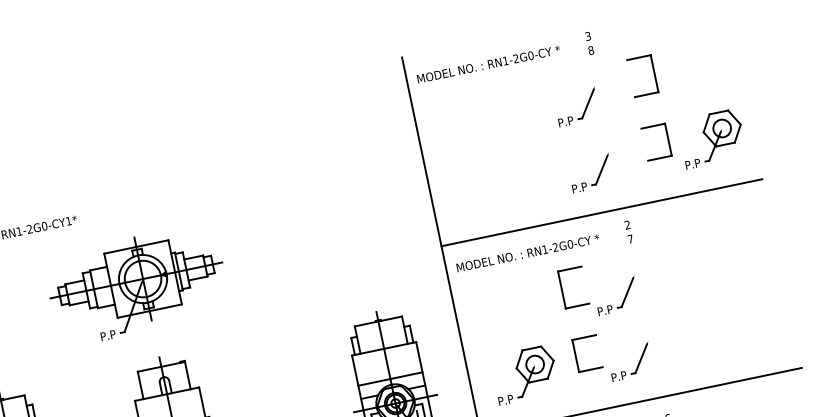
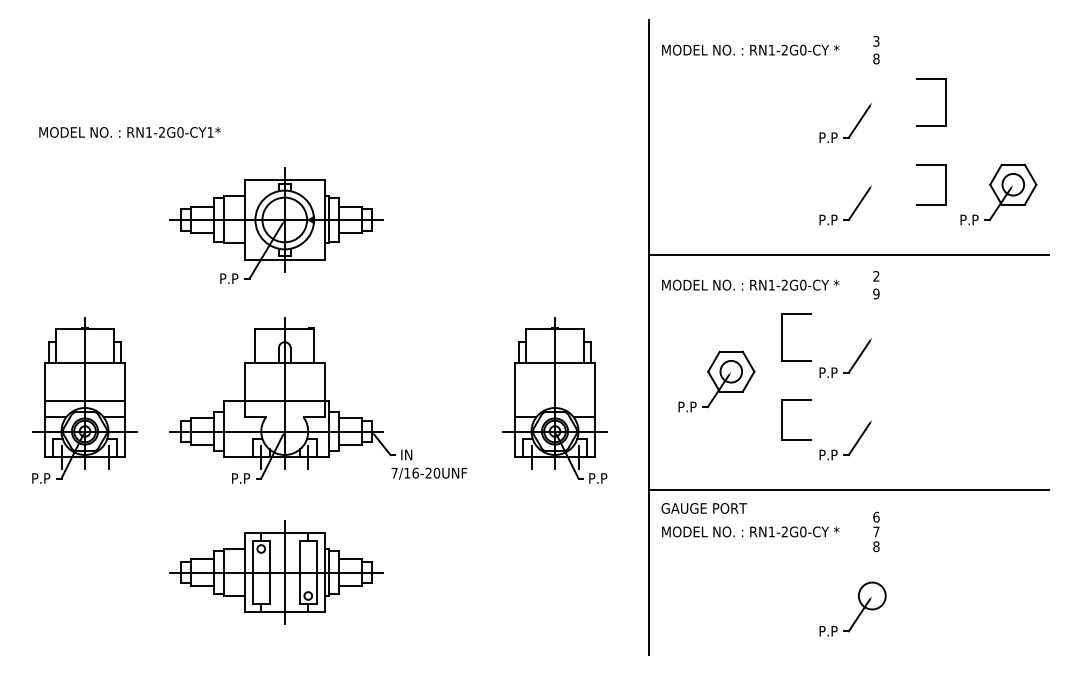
text: (630, 238) -> (876, 293), 7 -> 9
part: (524, 374) -> (716, 381), moved
line: (389, 378) -> (554, 400), removed

